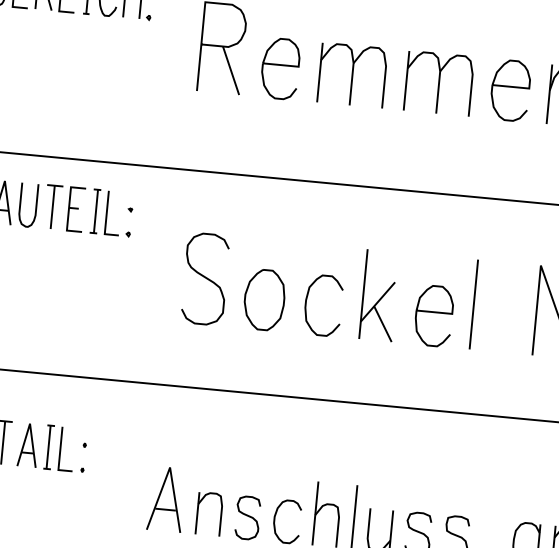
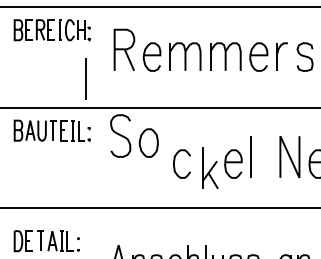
line: (132, 101) -> (85, 78), added
part: (235, 280) -> (134, 135), moved
part: (379, 296) -> (210, 168), moved

